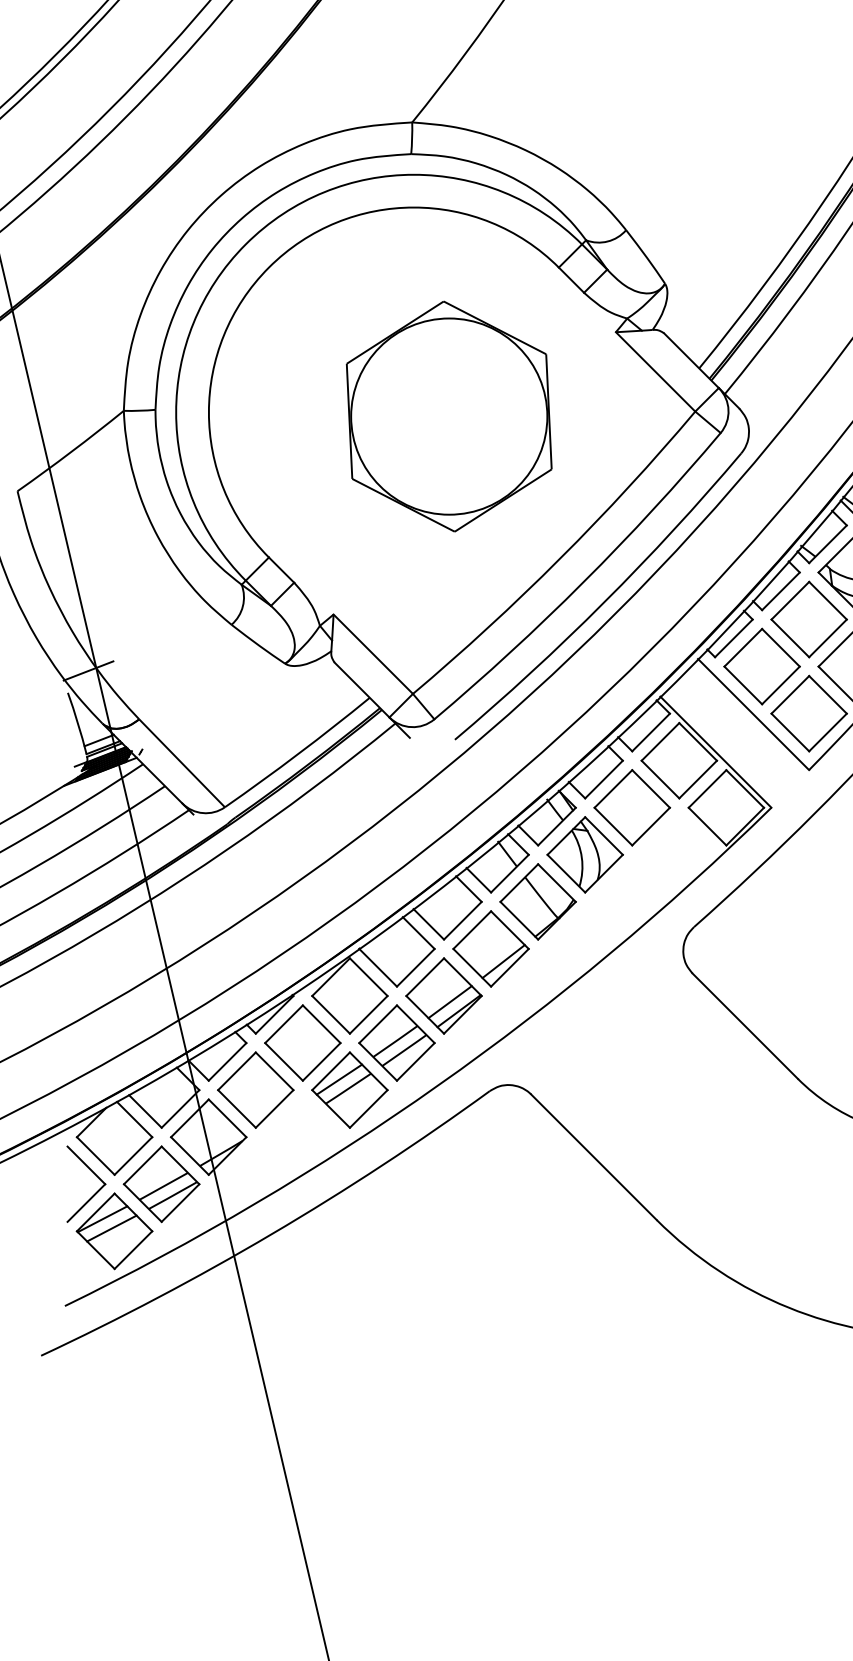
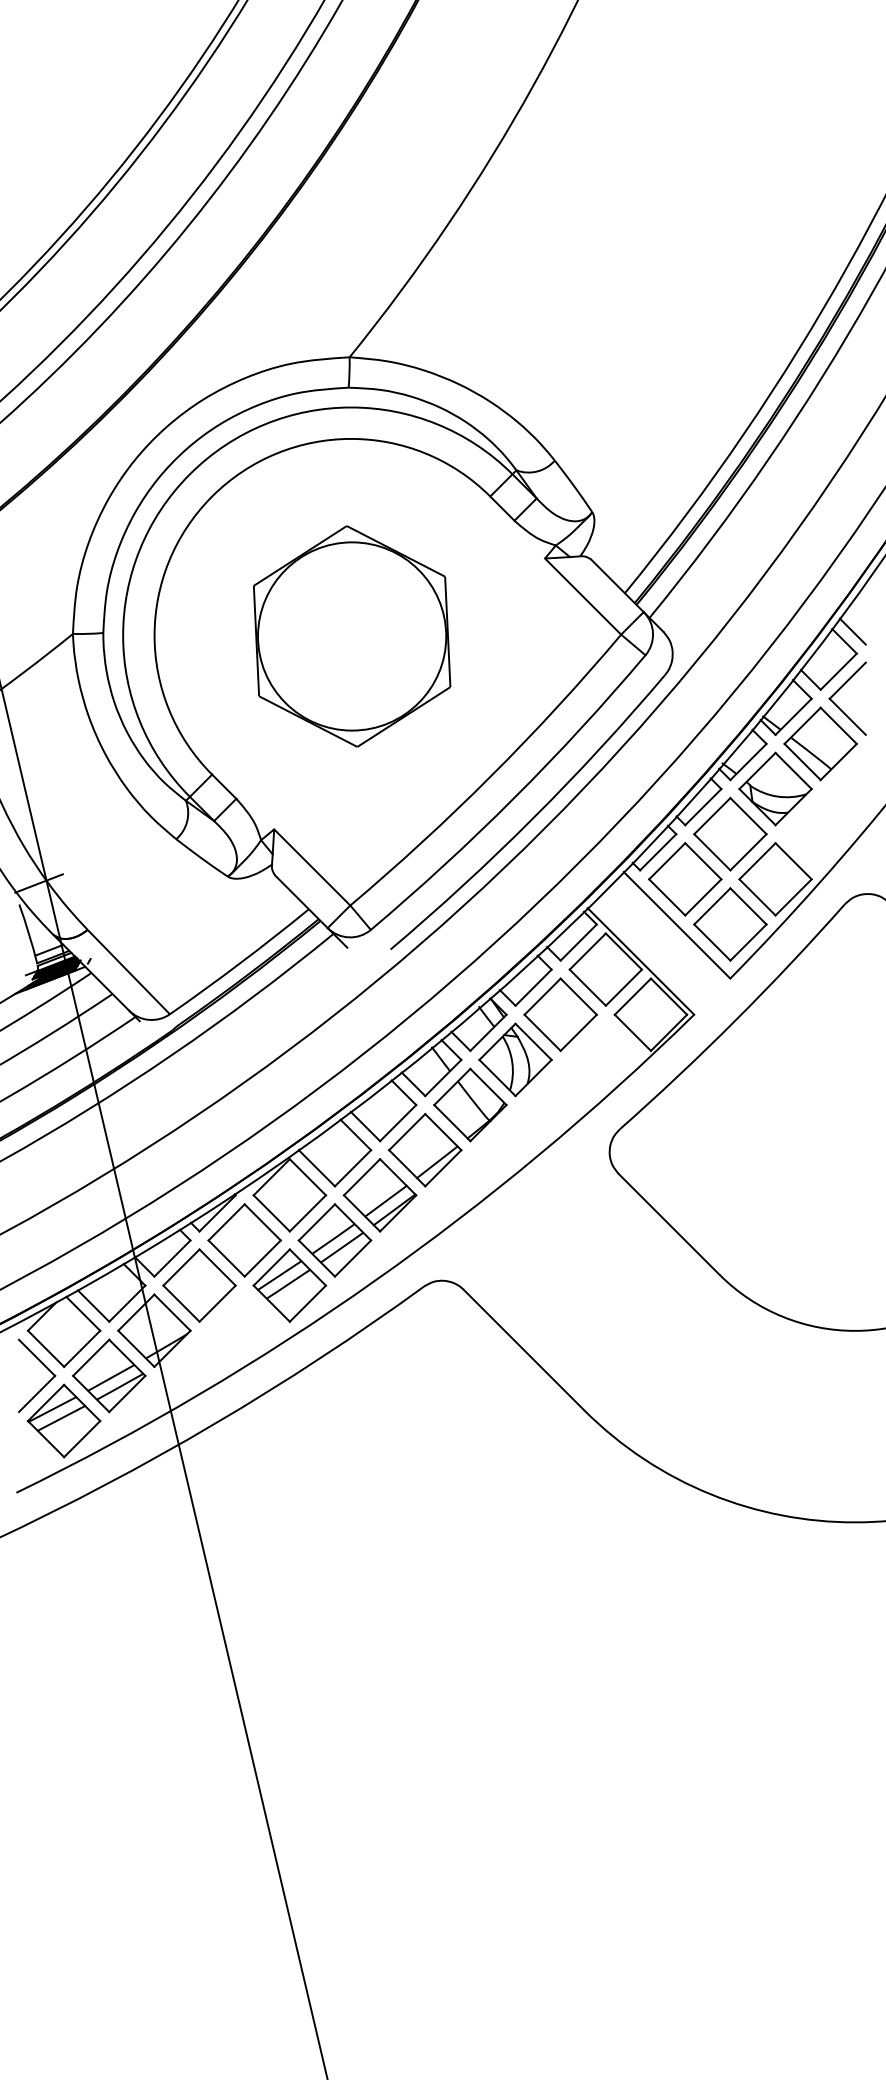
part: (449, 416) -> (352, 636), moved

